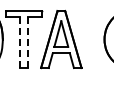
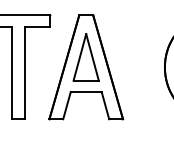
line: (20, 42) -> (11, 72), dashed -> solid
line: (27, 42) -> (24, 72), dashed -> solid

